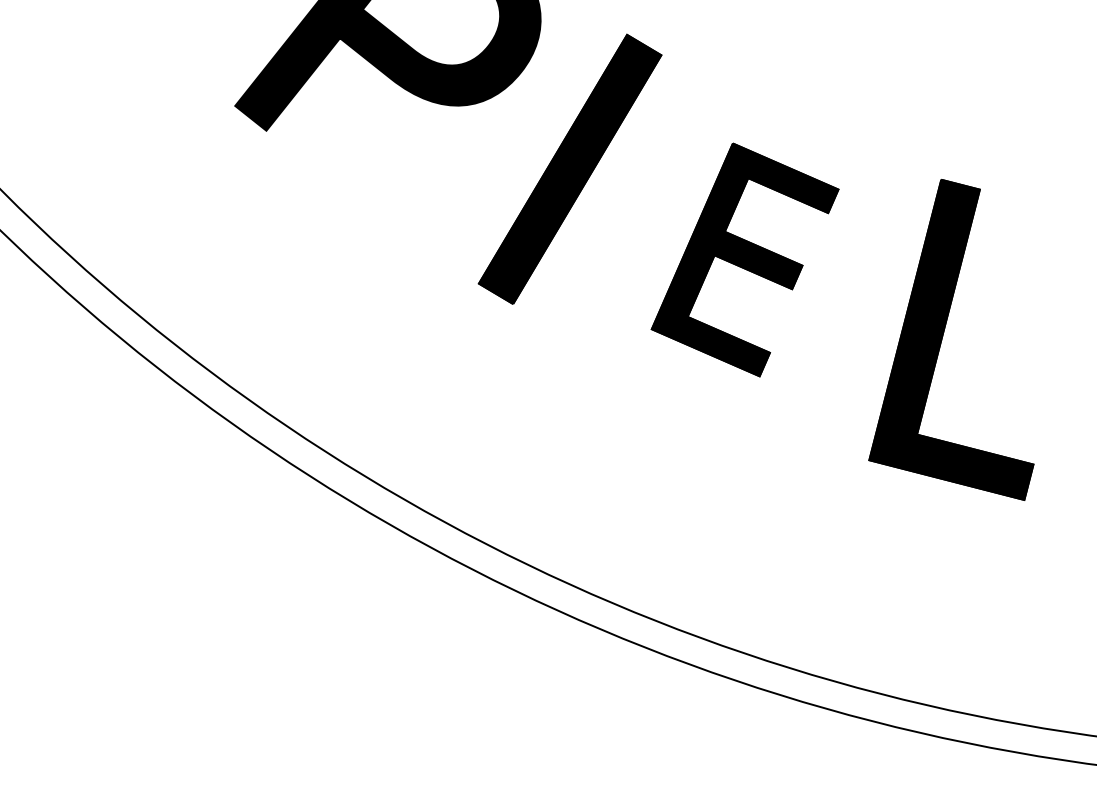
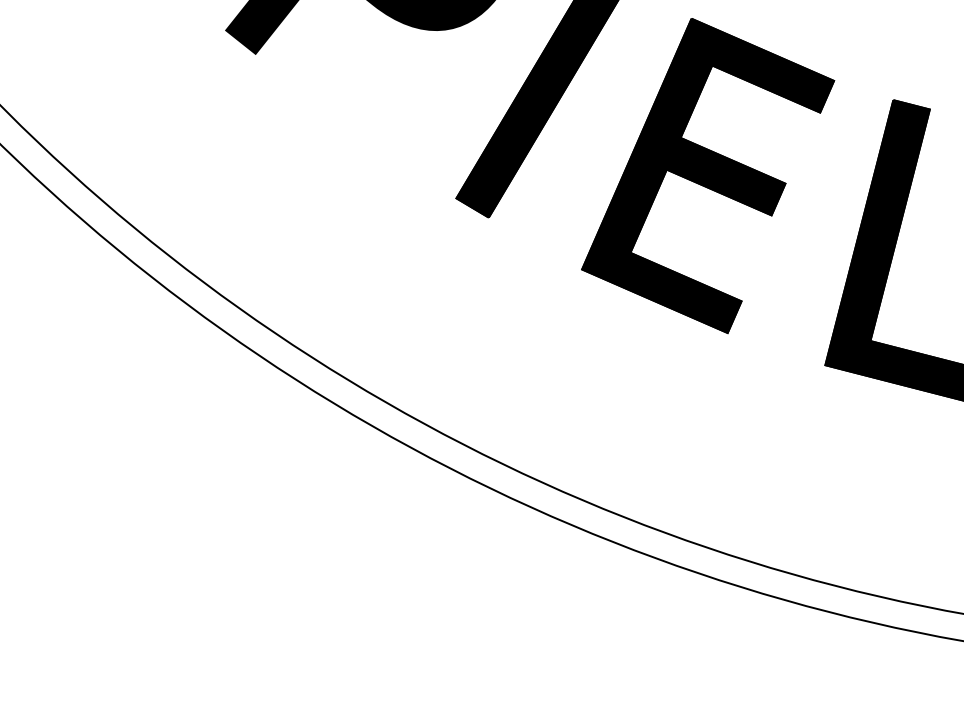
part: (744, 259) -> (707, 175), size x1.43

